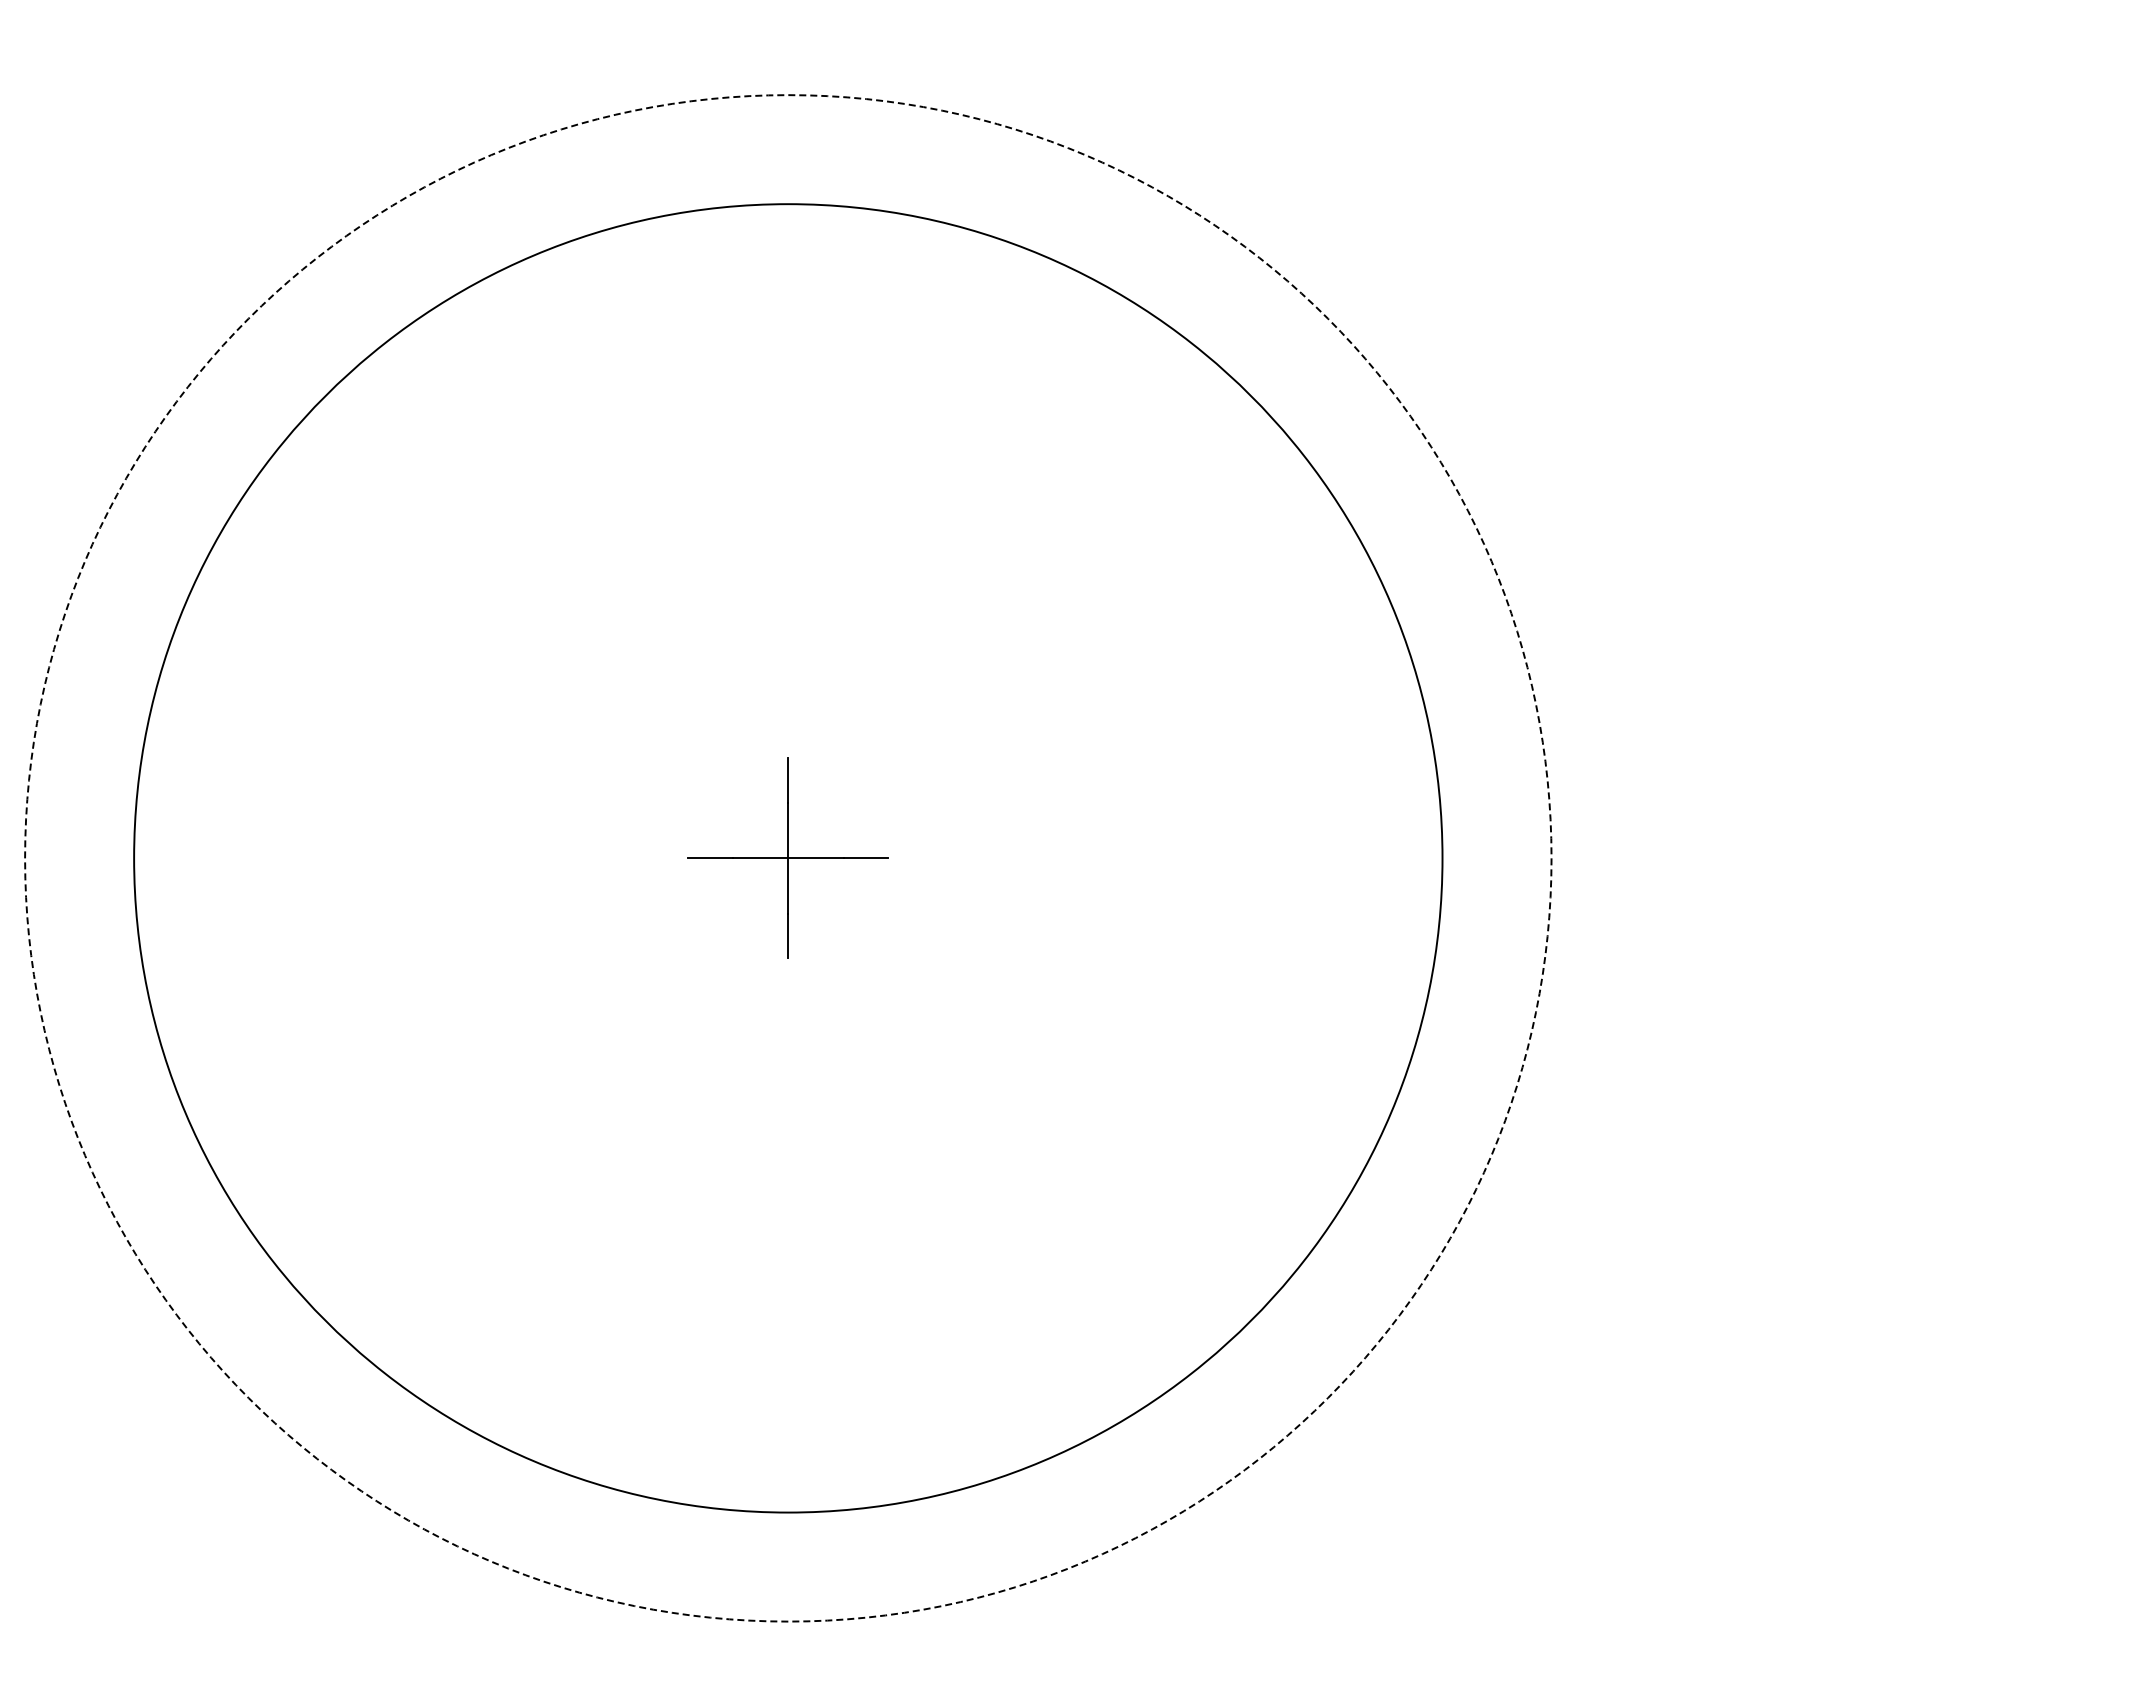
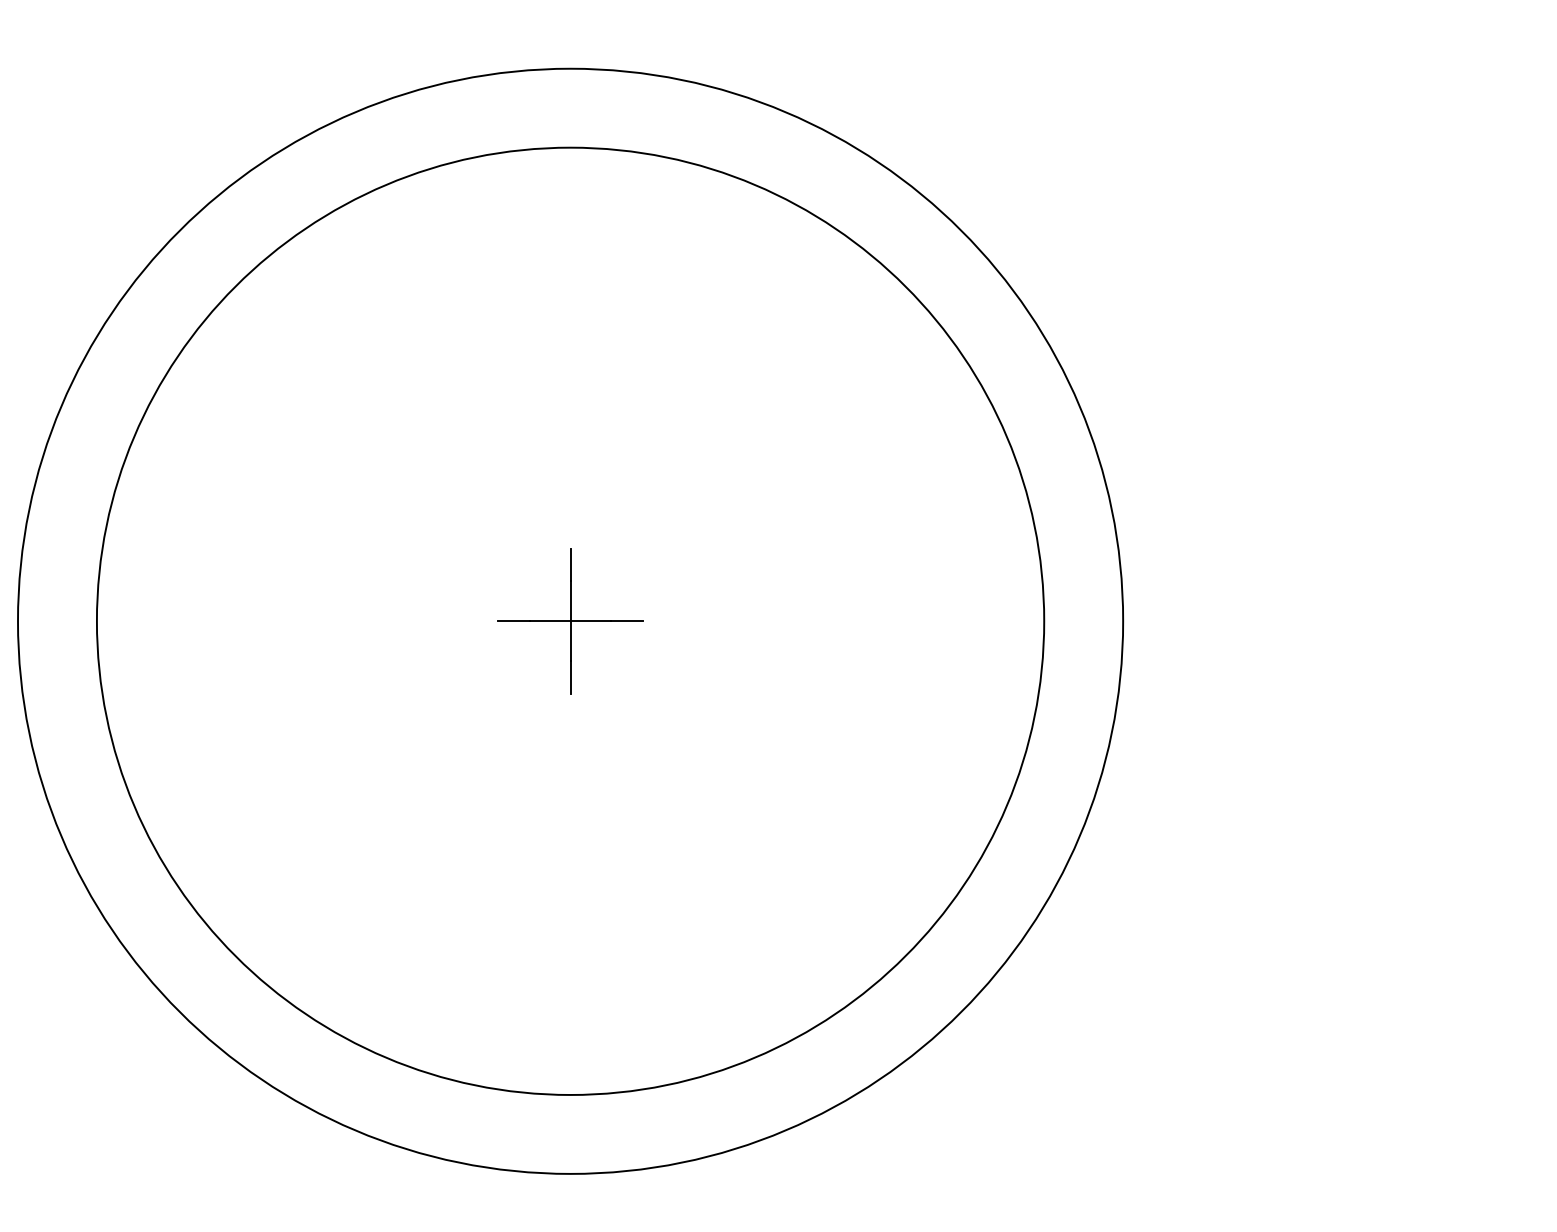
circle: (788, 858) -> (570, 621), dashed -> solid

